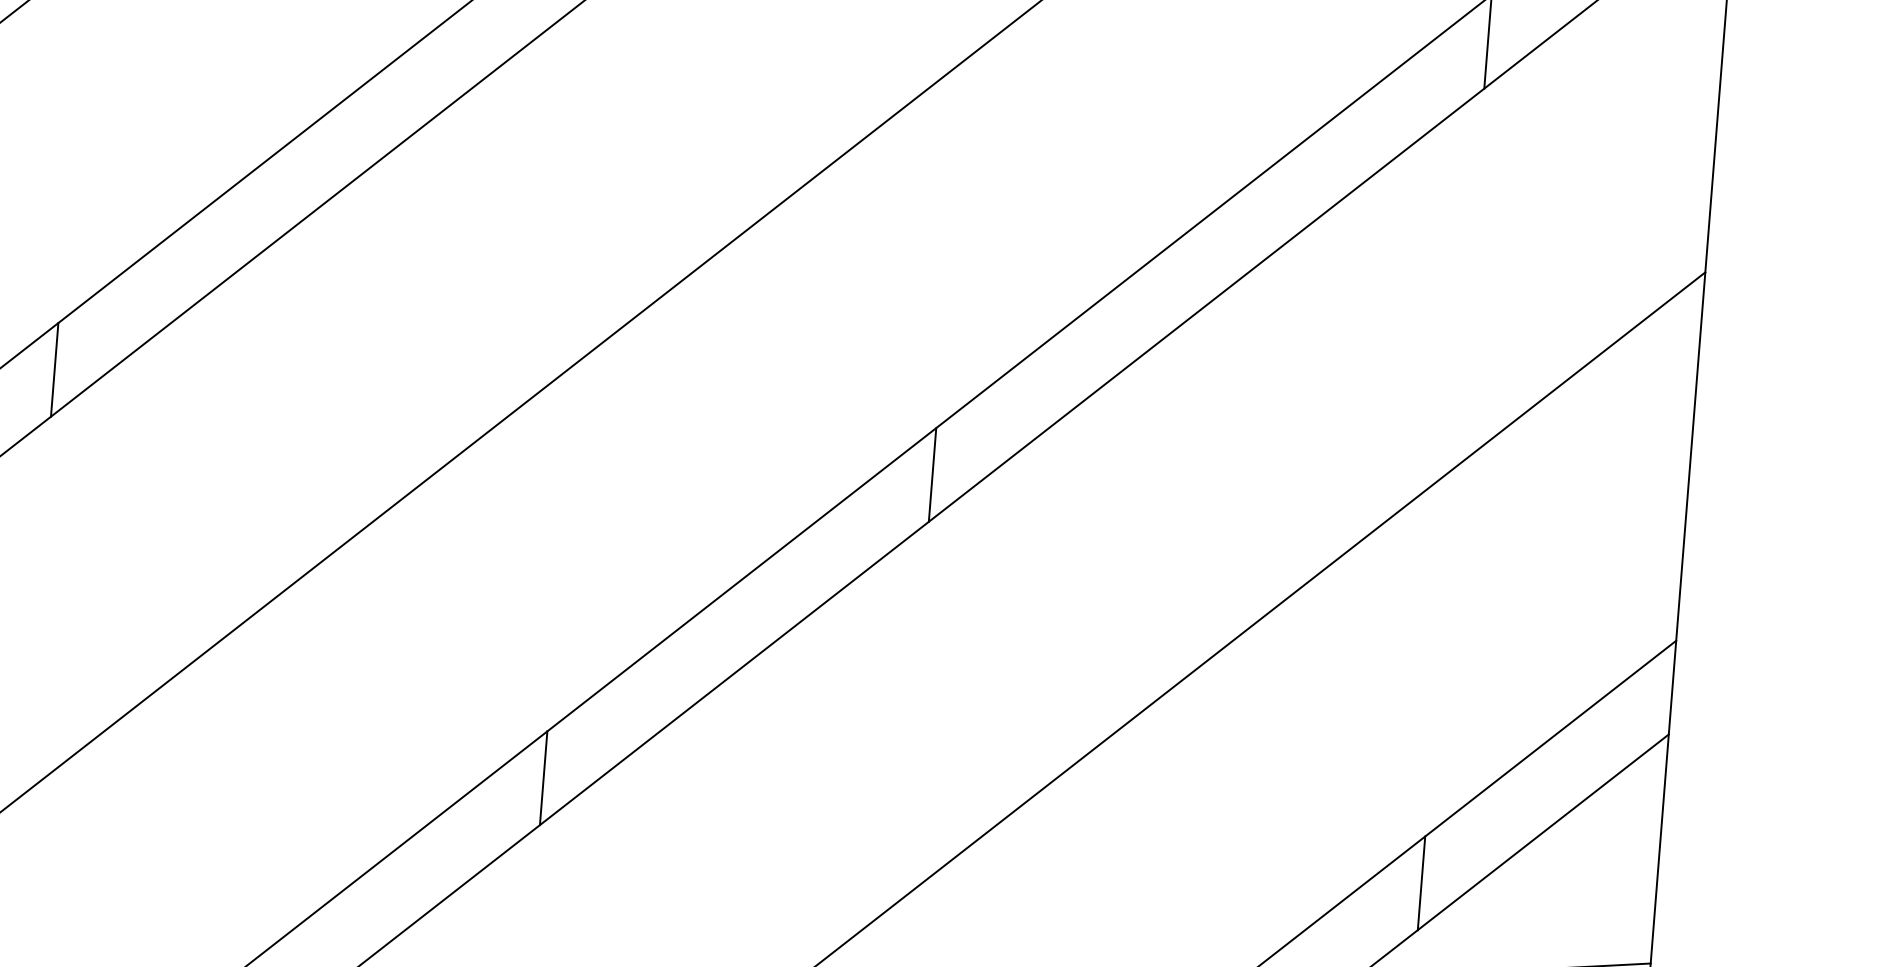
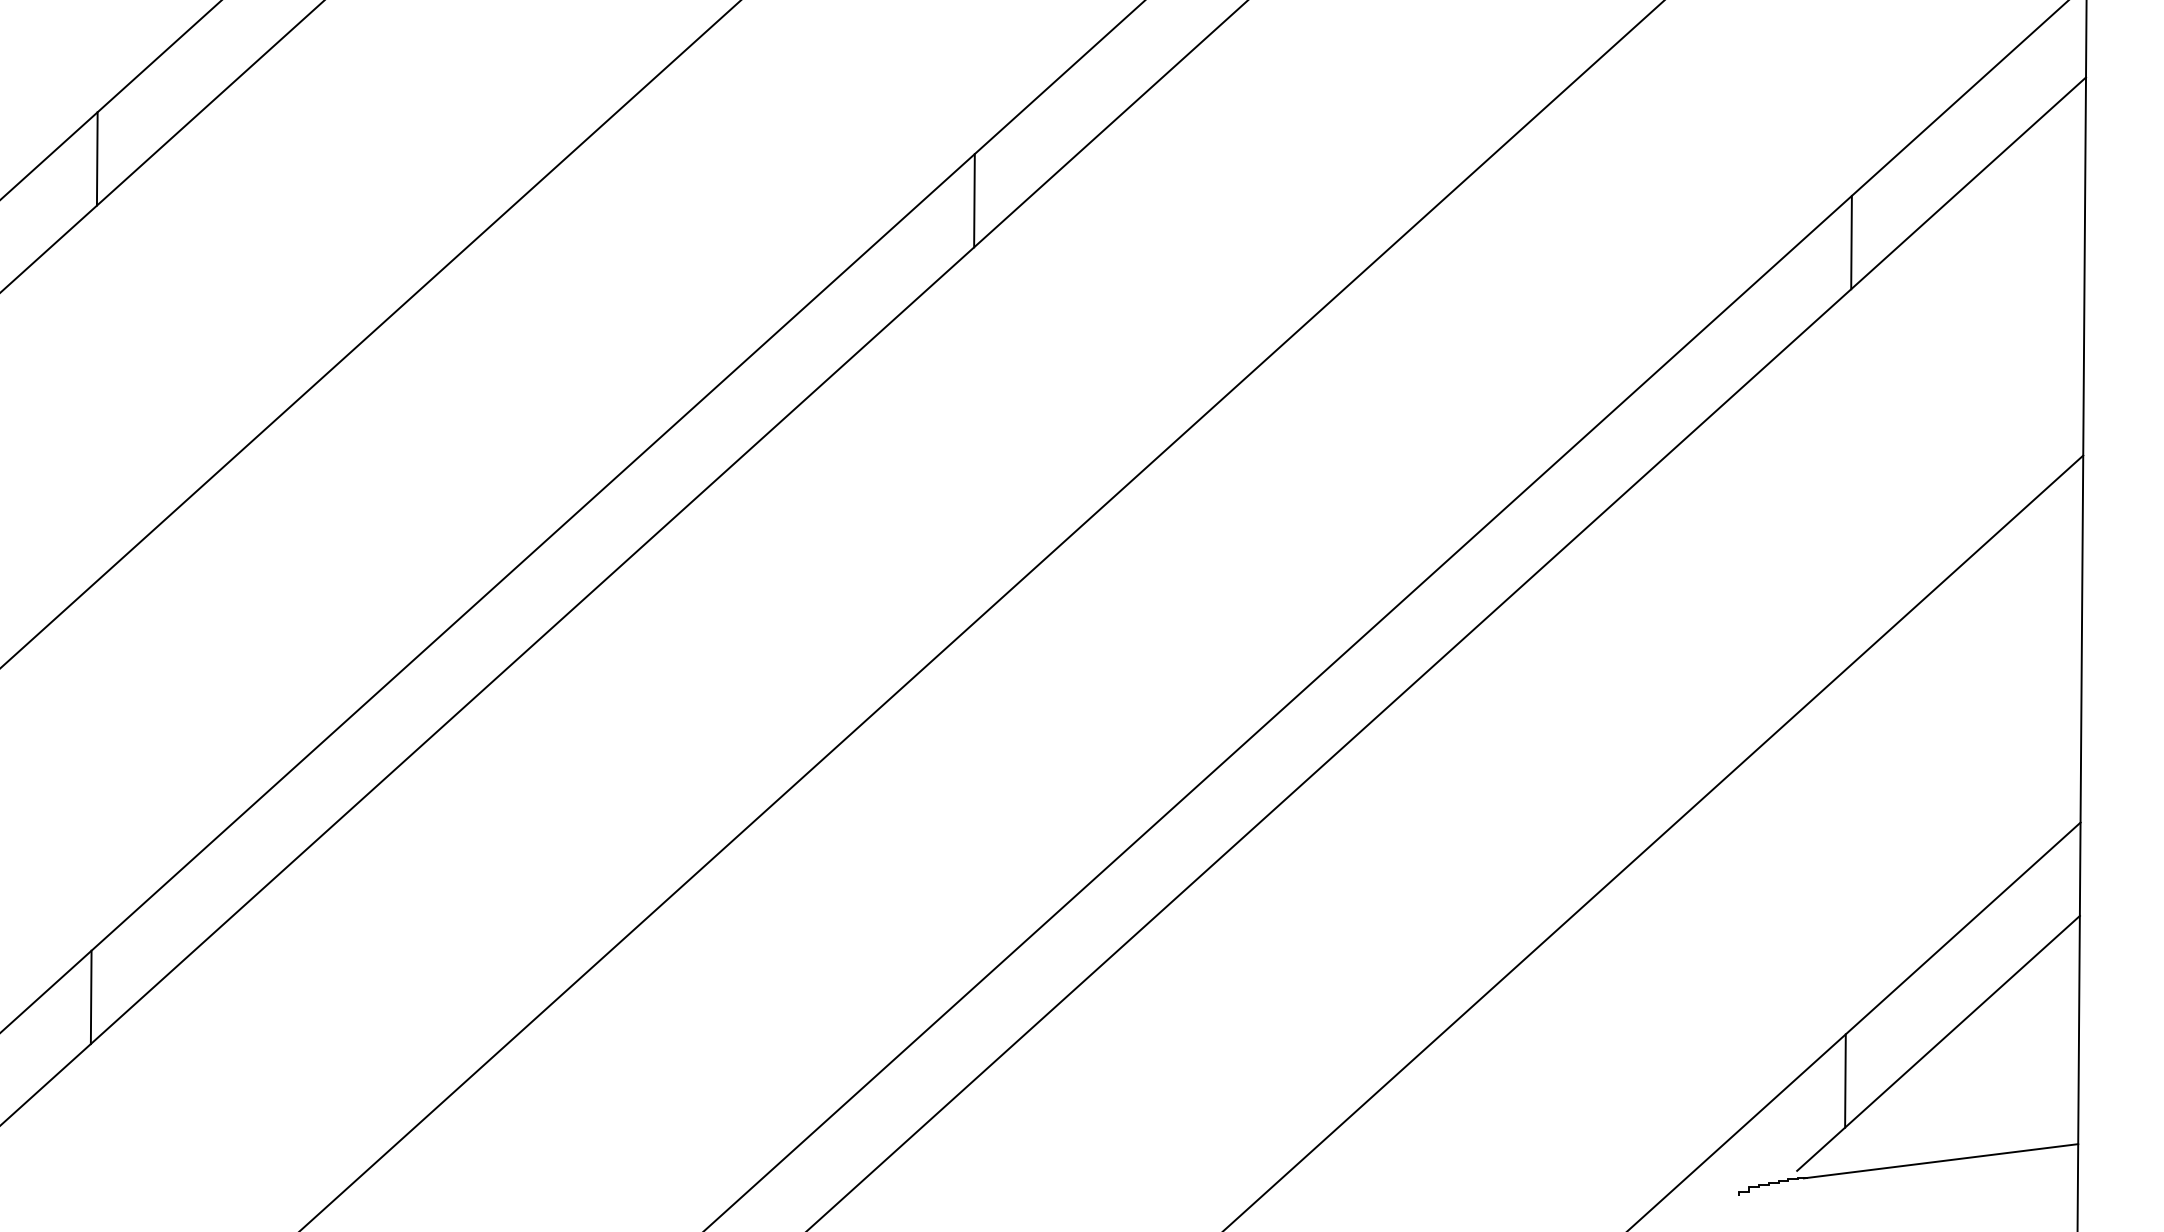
line: (54, 369) -> (454, 669), removed
line: (932, 474) -> (1331, 710), removed
line: (542, 777) -> (967, 1038), removed

